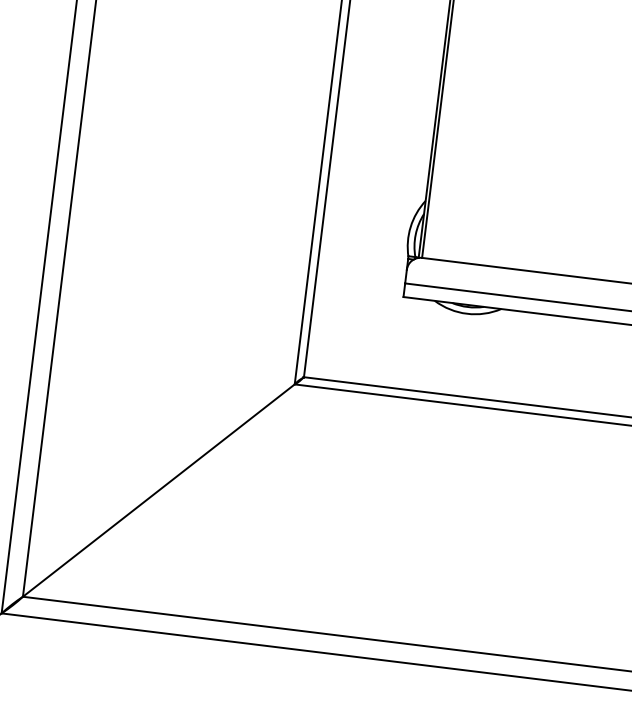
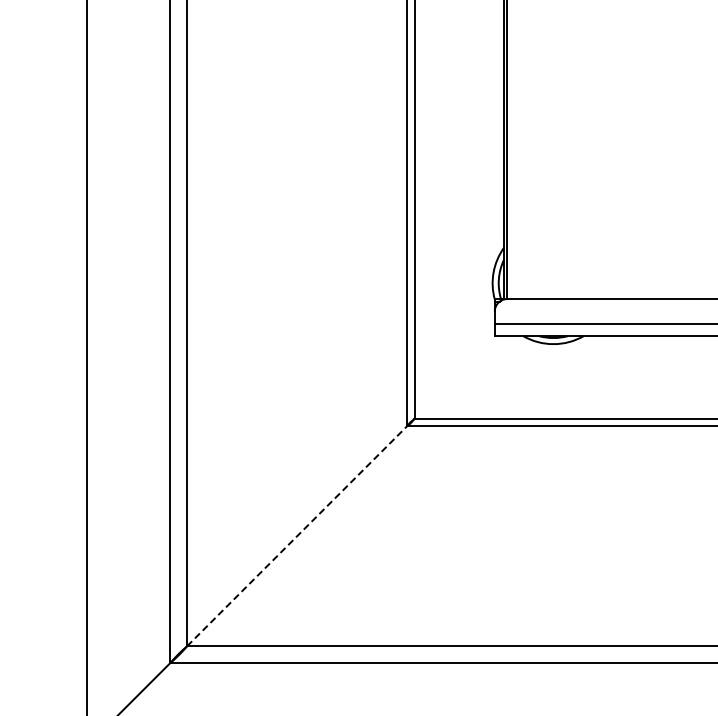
line: (159, 490) -> (297, 536), solid -> dashed

